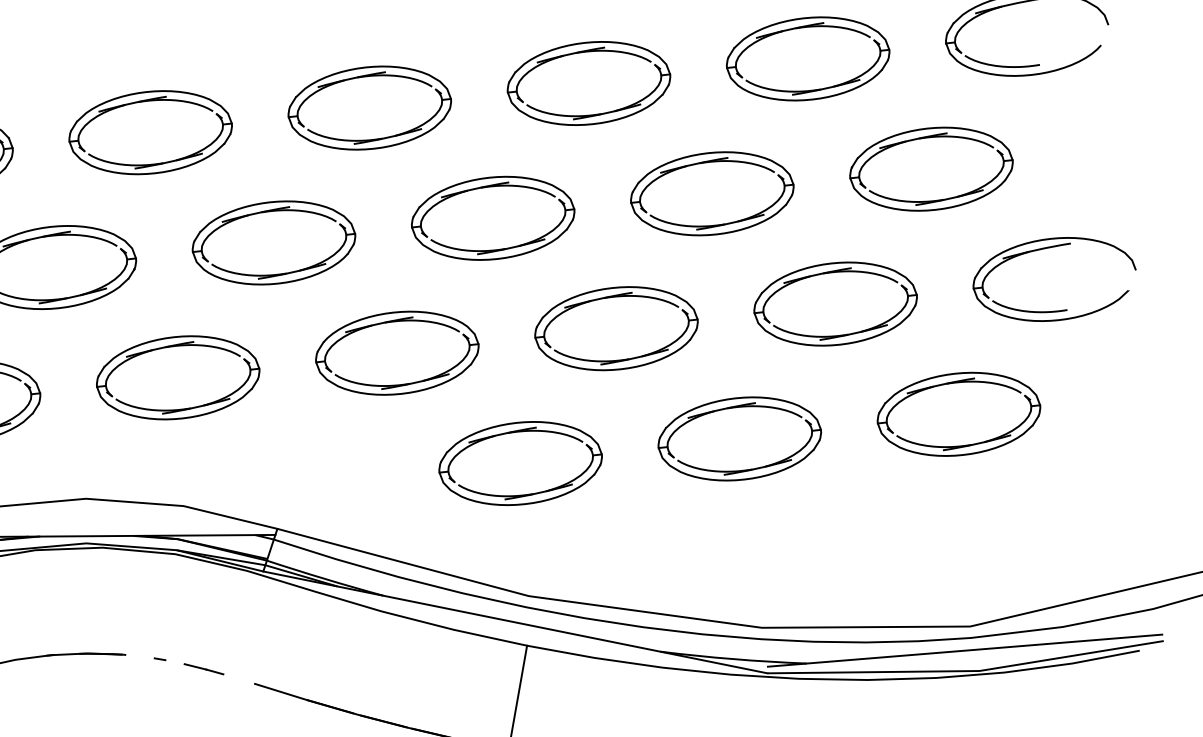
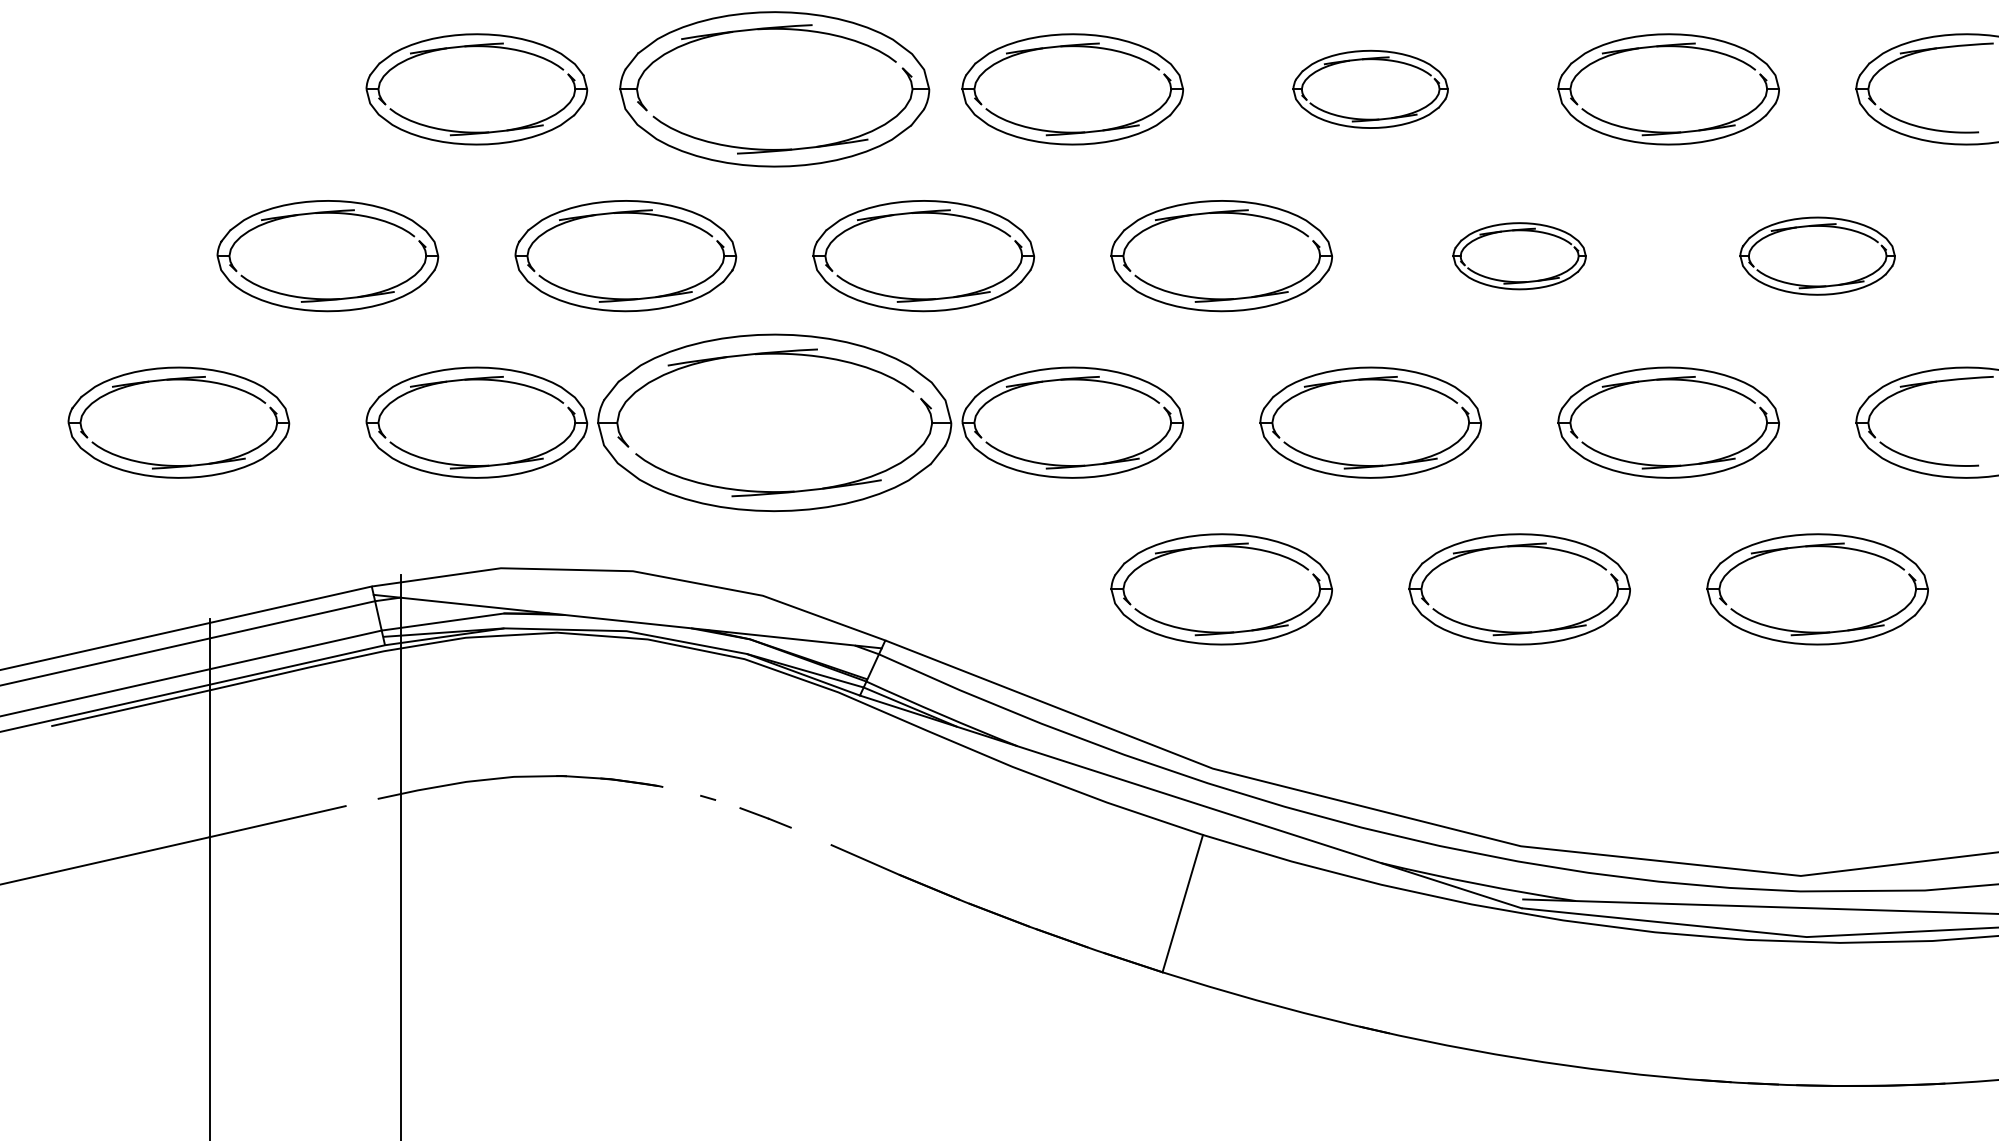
part: (588, 83) -> (1370, 89), size x0.7
part: (150, 132) -> (774, 89), size x1.4
part: (931, 169) -> (1817, 256), size x0.7
part: (712, 194) -> (1519, 256), size x0.6
part: (177, 377) -> (774, 422), size x1.6

